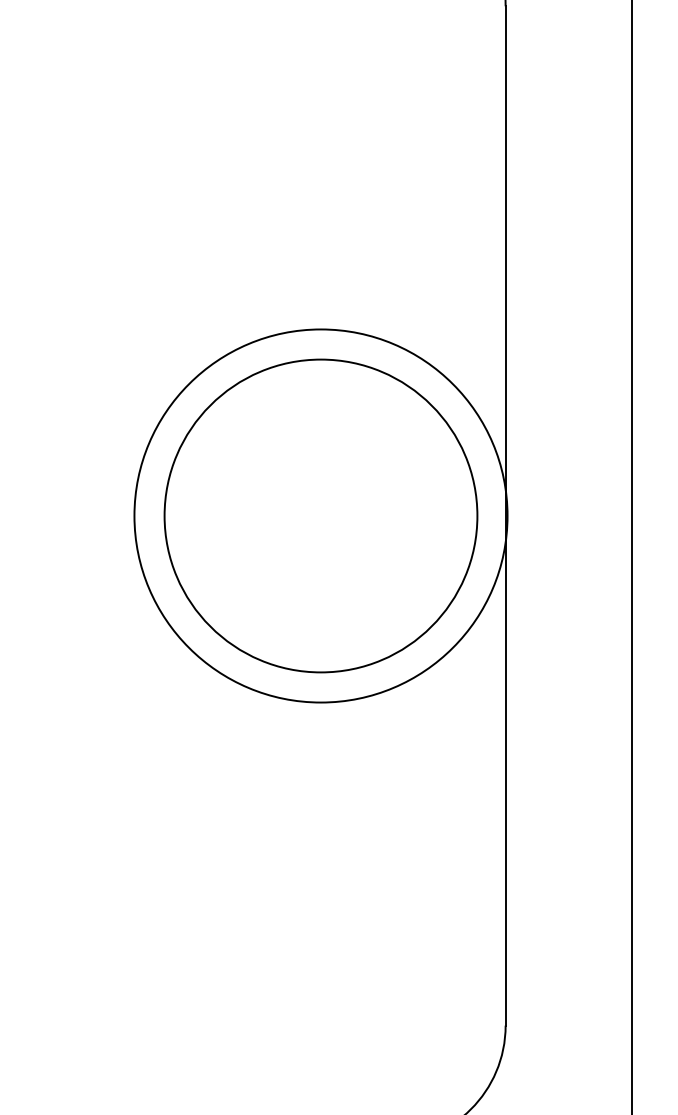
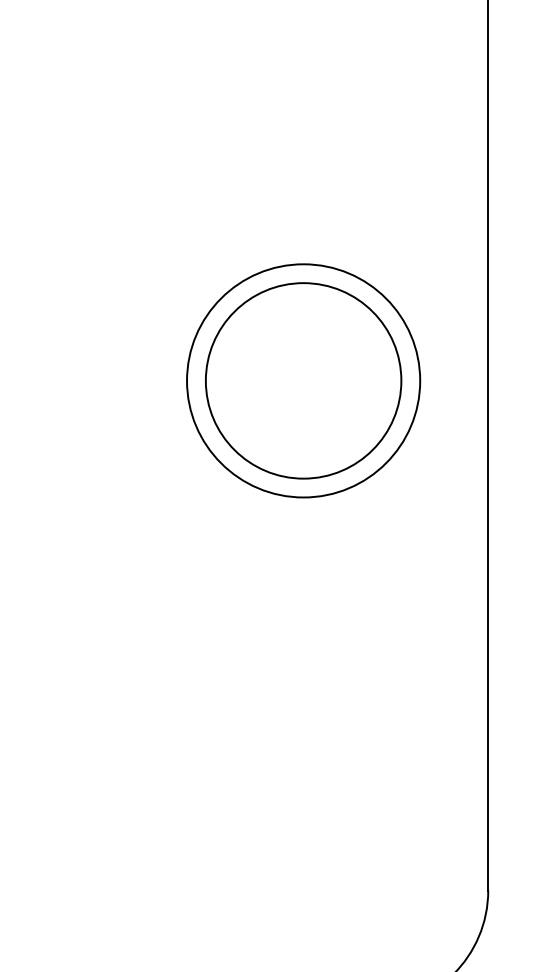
circle: (320, 515) -> (303, 380), size x0.62
circle: (320, 515) -> (303, 380), size x0.62

